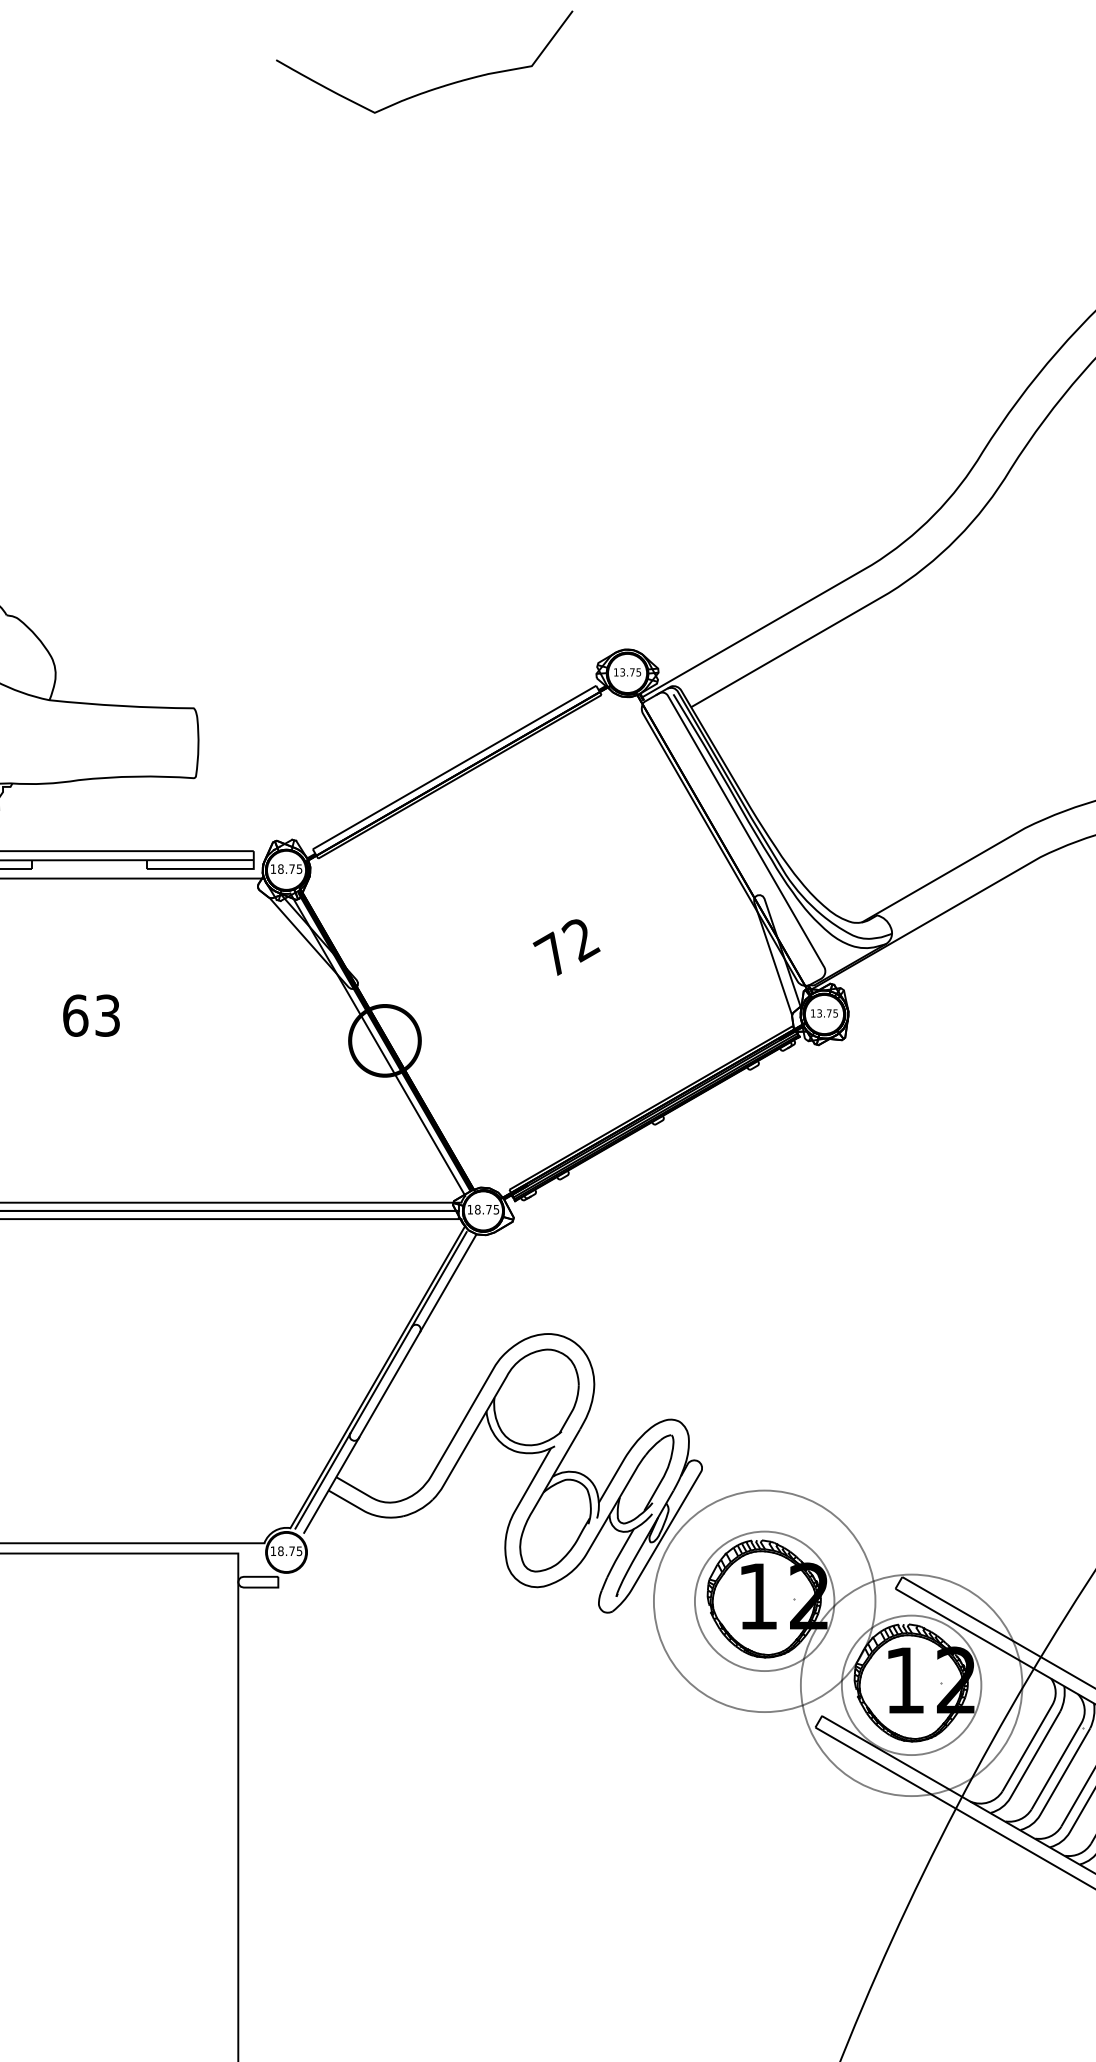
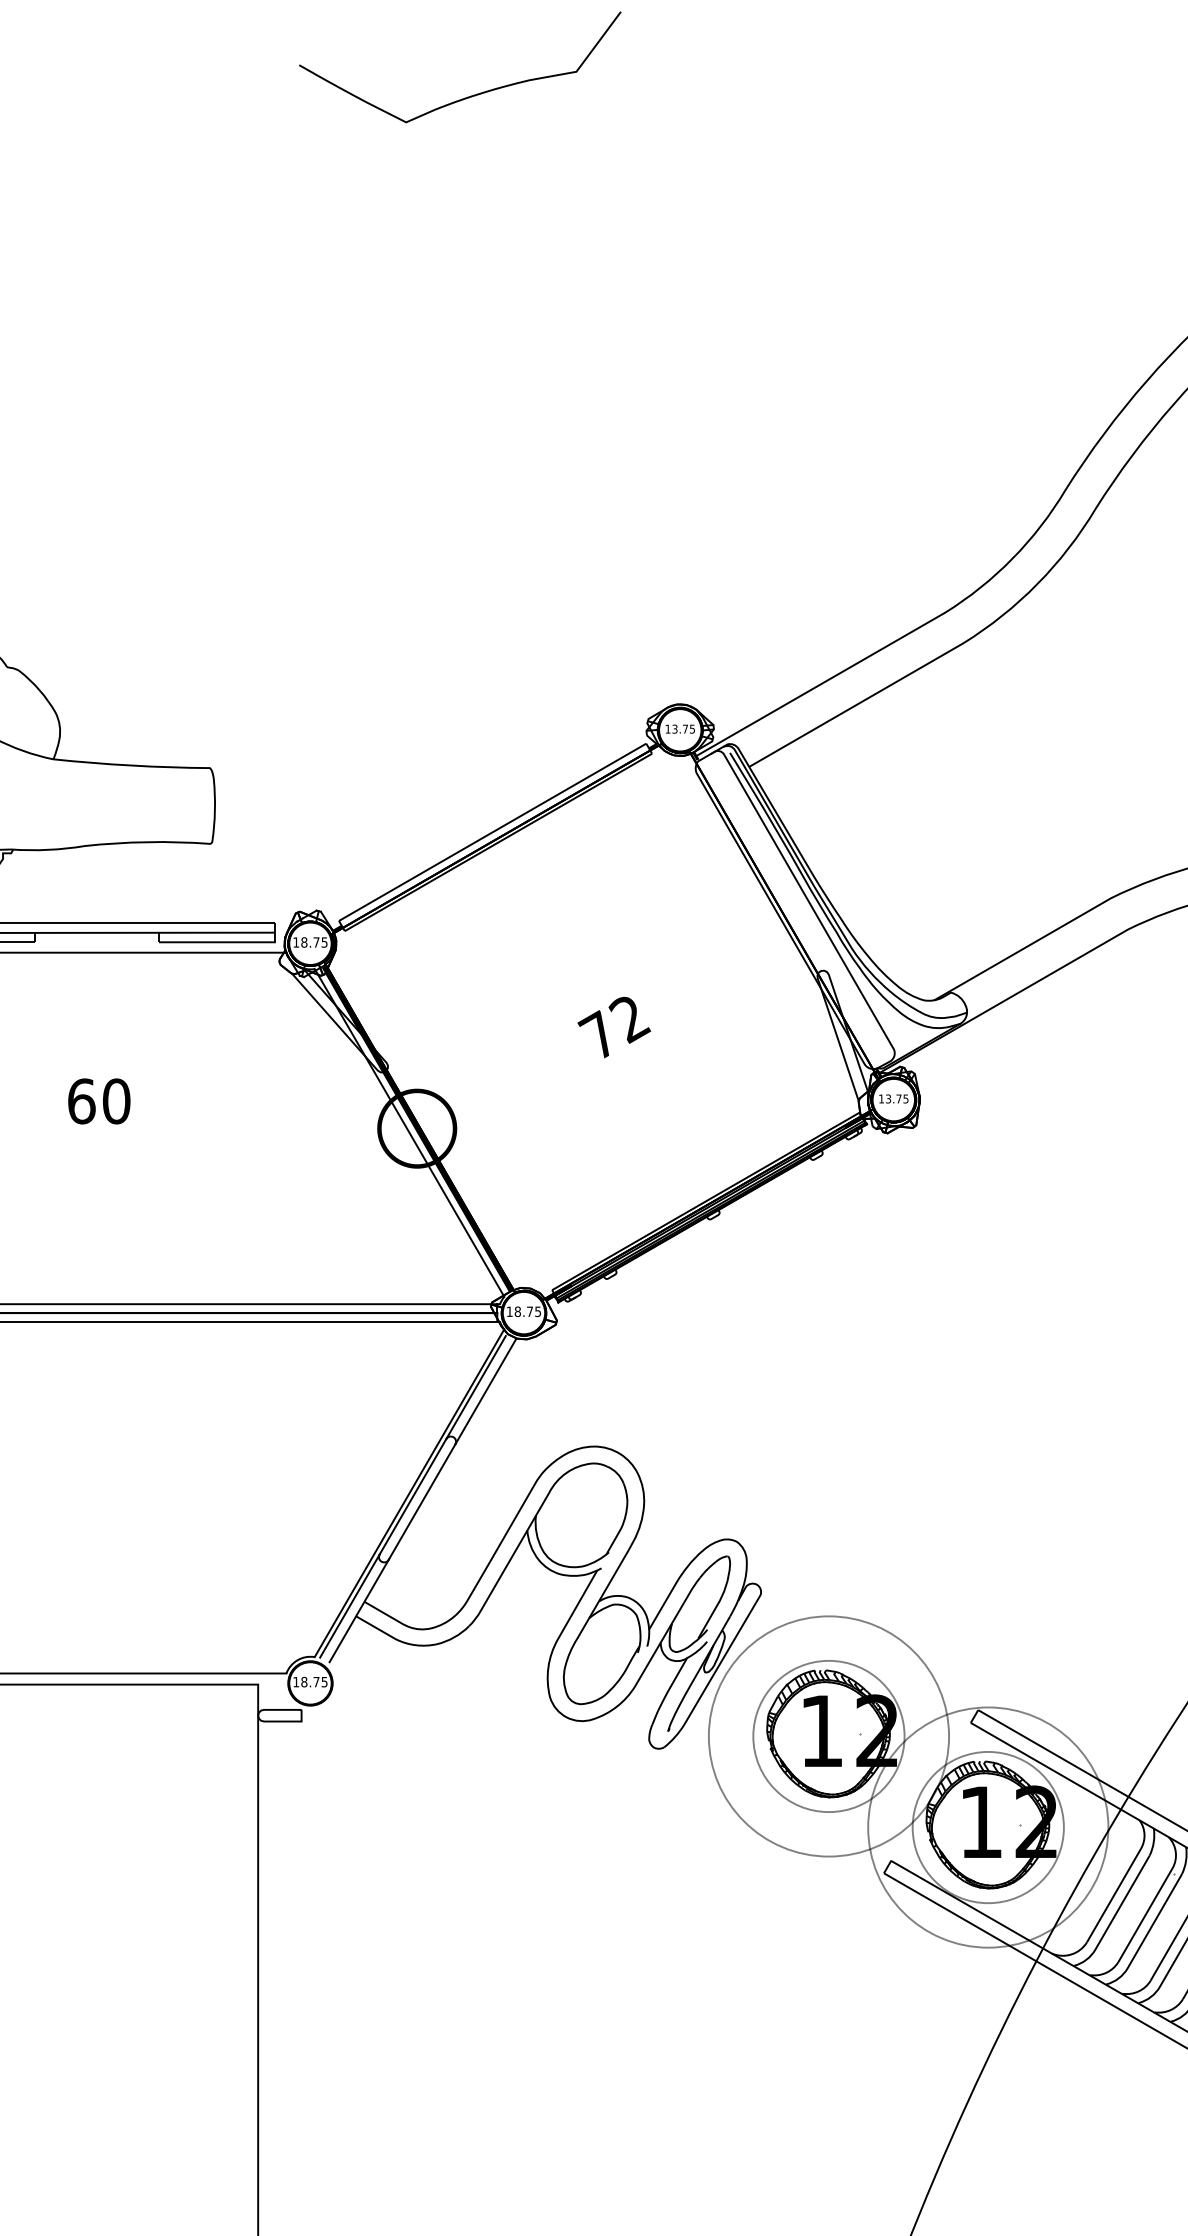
text: (107, 1015) -> (116, 1101), 63 -> 60

